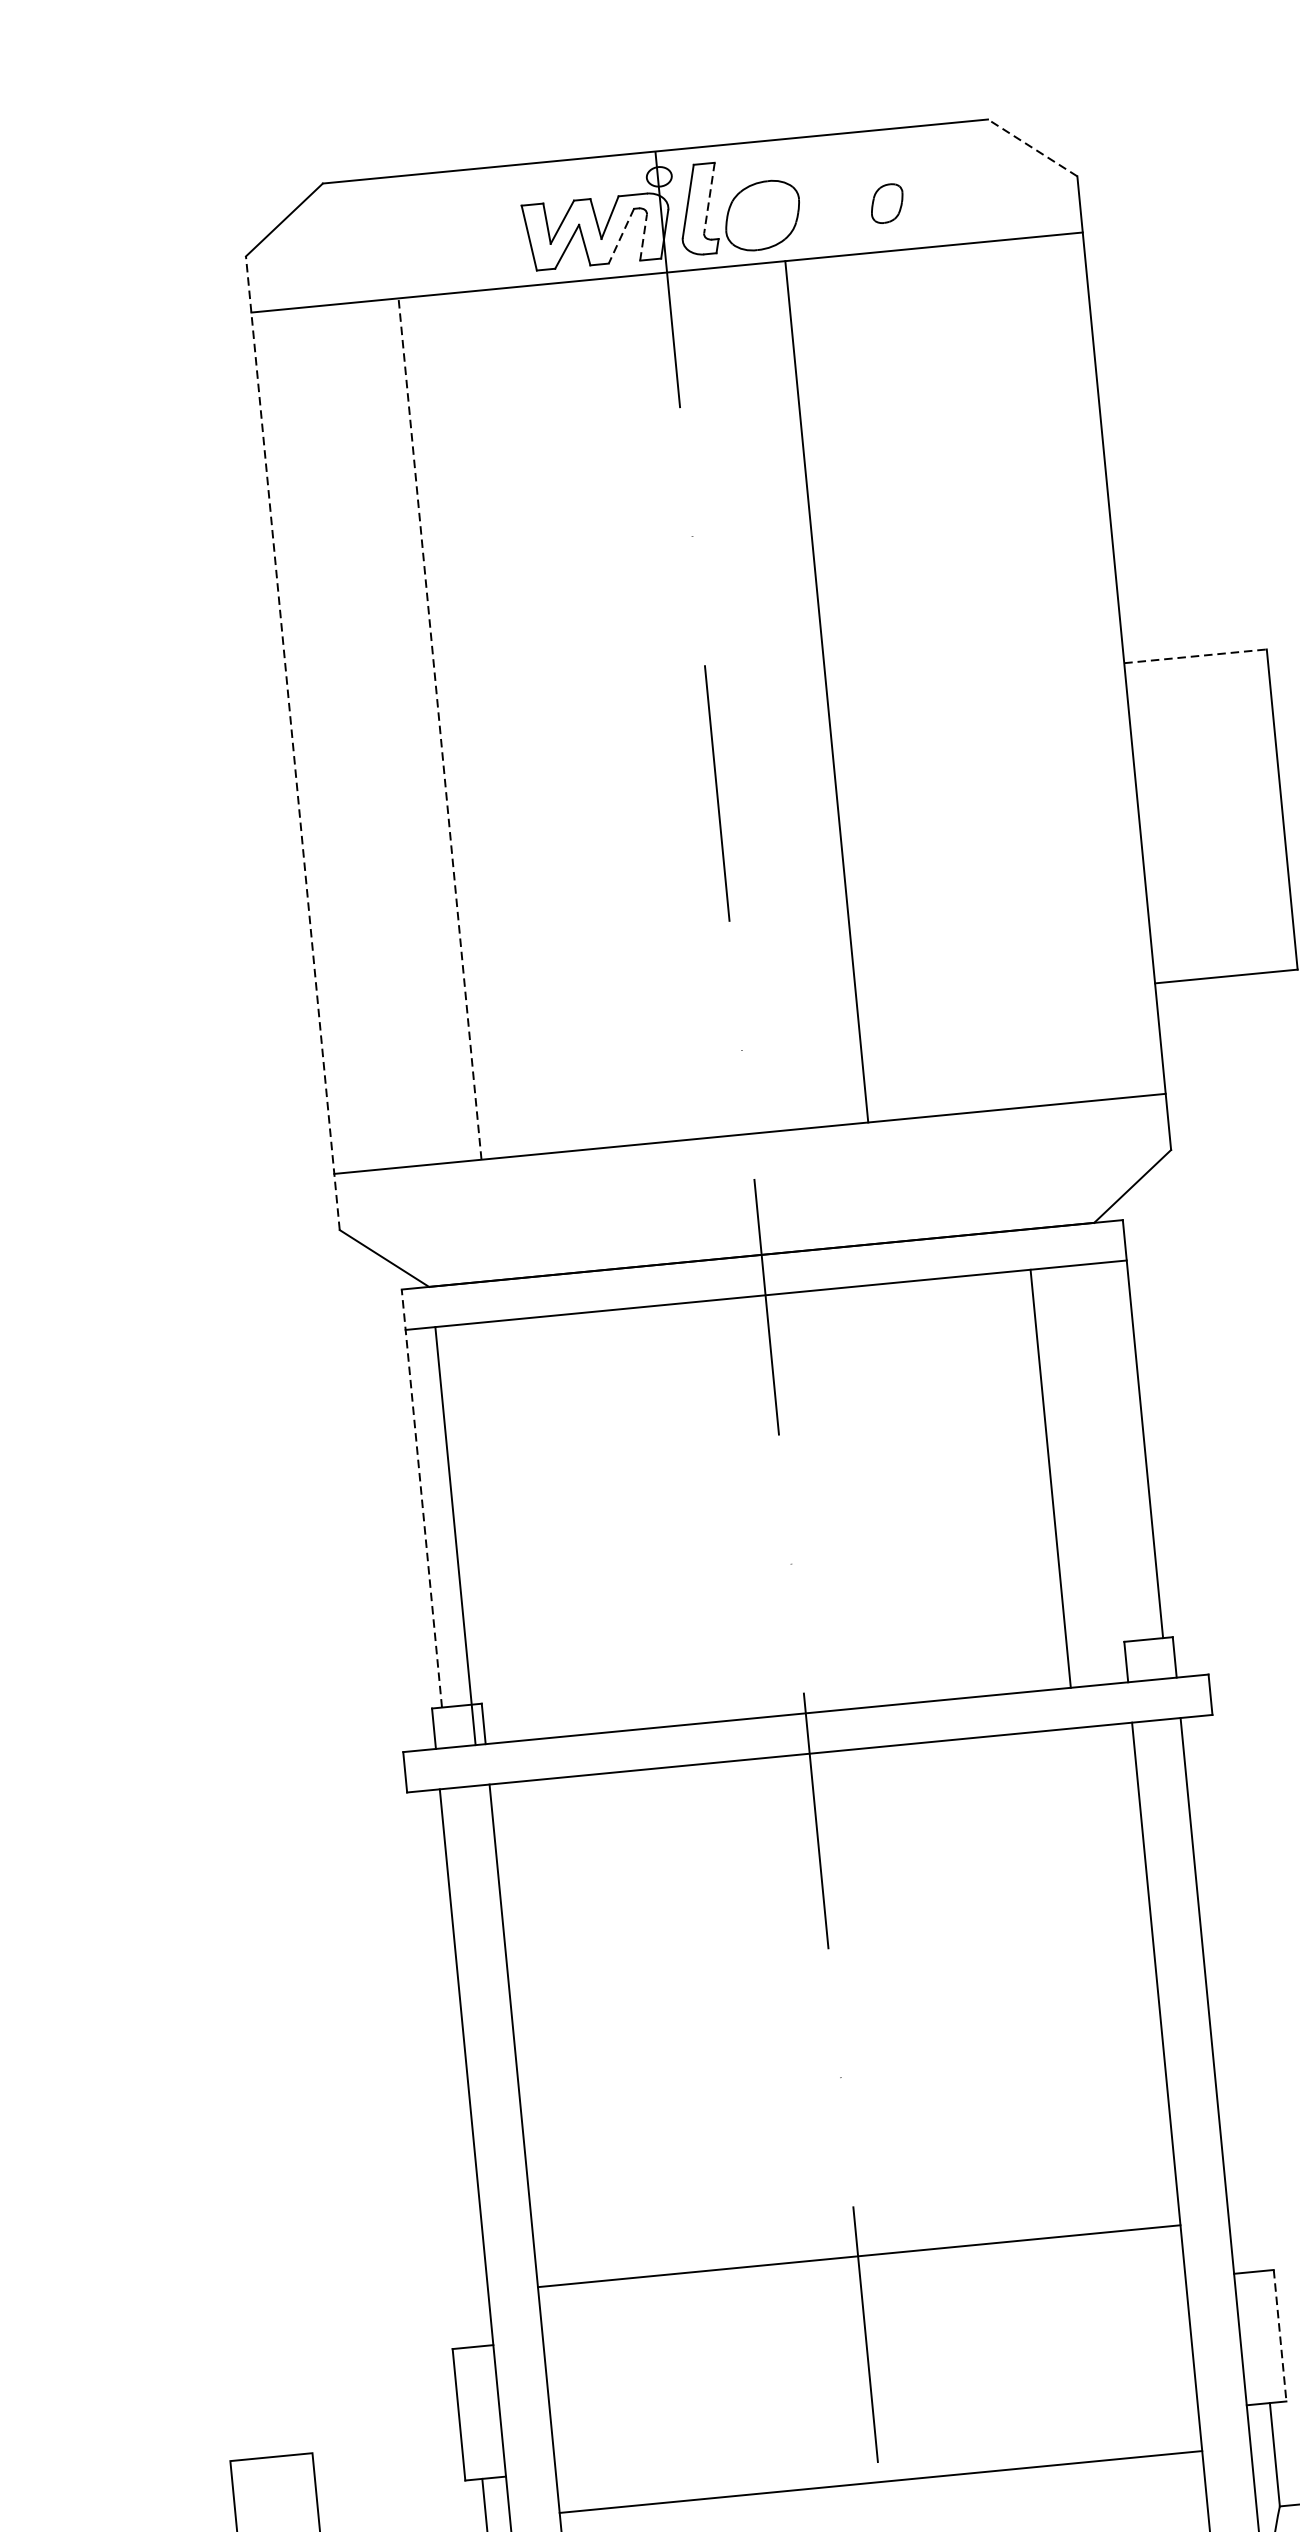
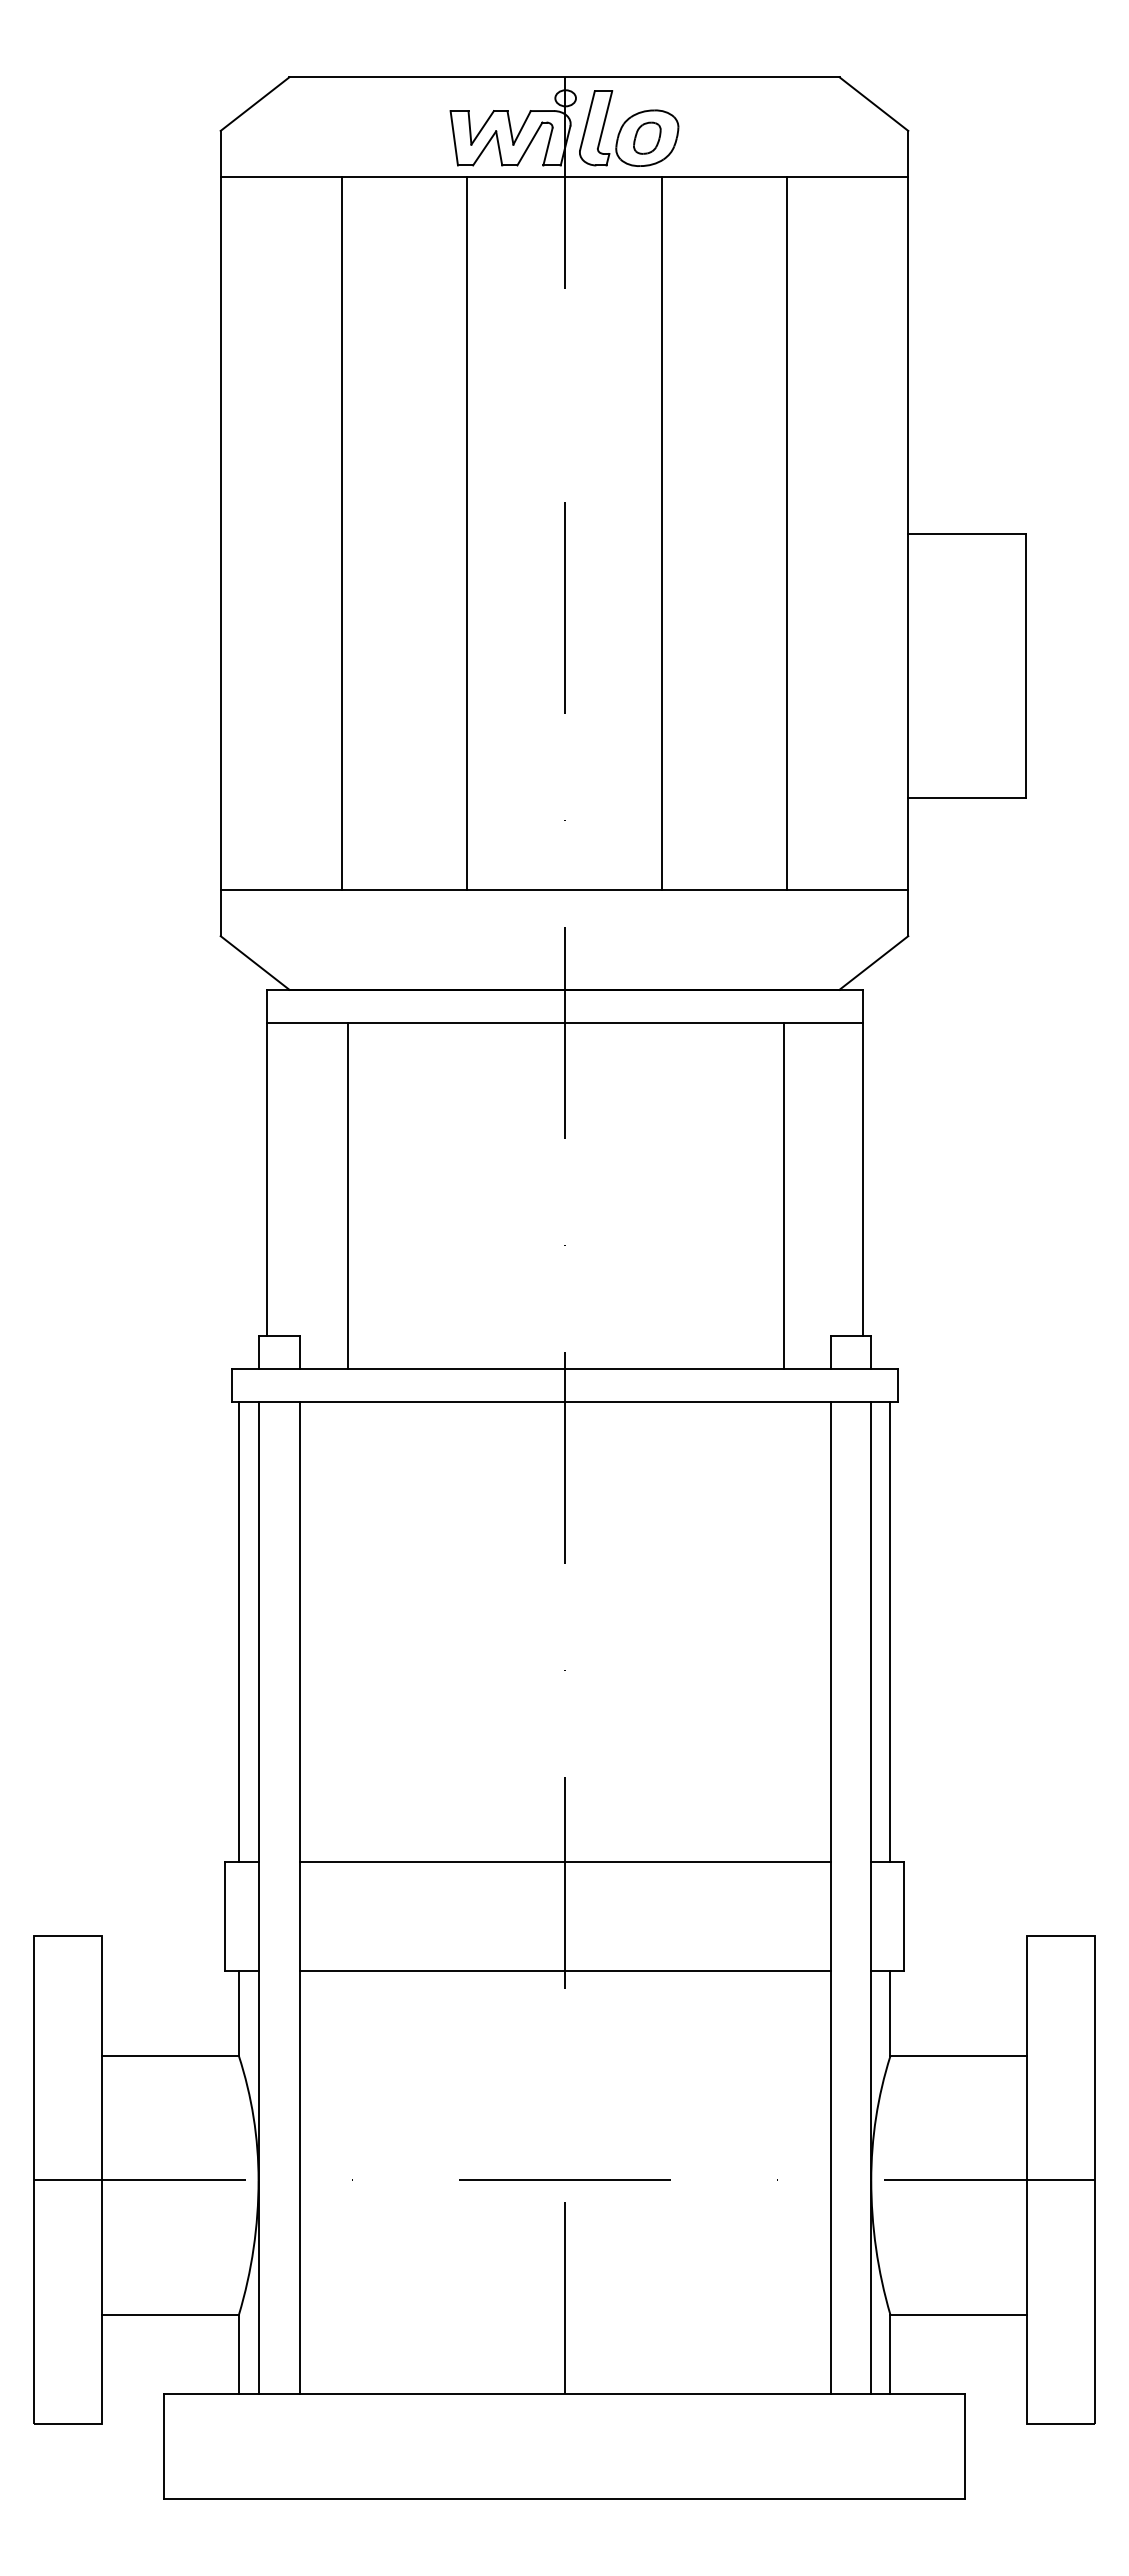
line: (1032, 148) -> (873, 104), dashed -> solid
line: (708, 199) -> (604, 120), dashed -> solid
part: (887, 202) -> (647, 137), moved
line: (620, 236) -> (529, 144), dashed -> solid
line: (644, 237) -> (548, 146), dashed -> solid
line: (1195, 656) -> (967, 533), dashed -> solid
line: (976, 677) -> (786, 533), added
line: (590, 714) -> (466, 533), added
line: (440, 728) -> (342, 533), dashed -> solid
line: (292, 743) -> (220, 533), dashed -> solid
line: (421, 1498) -> (266, 1162), dashed -> solid
line: (455, 1535) -> (348, 1195), moved
line: (1230, 1994) -> (890, 1632), added
line: (442, 2069) -> (238, 1632), added
line: (859, 2256) -> (565, 1862), moved
line: (1280, 2335) -> (904, 1916), dashed -> solid
line: (881, 2481) -> (565, 1970), moved

